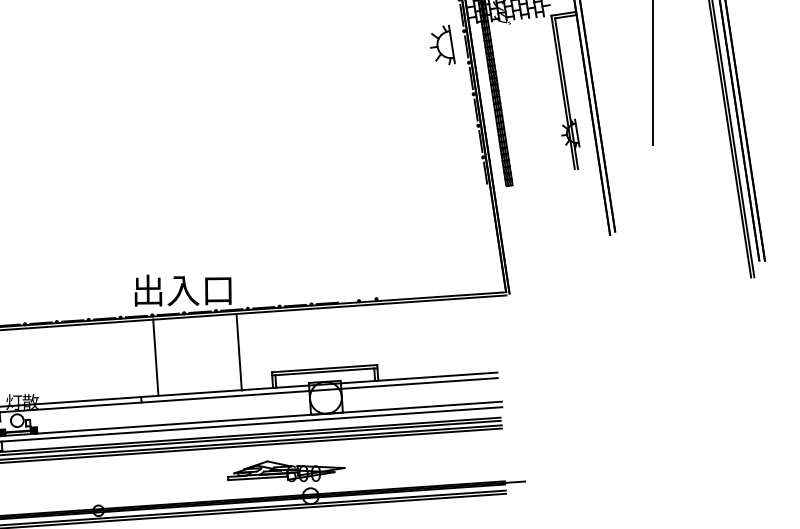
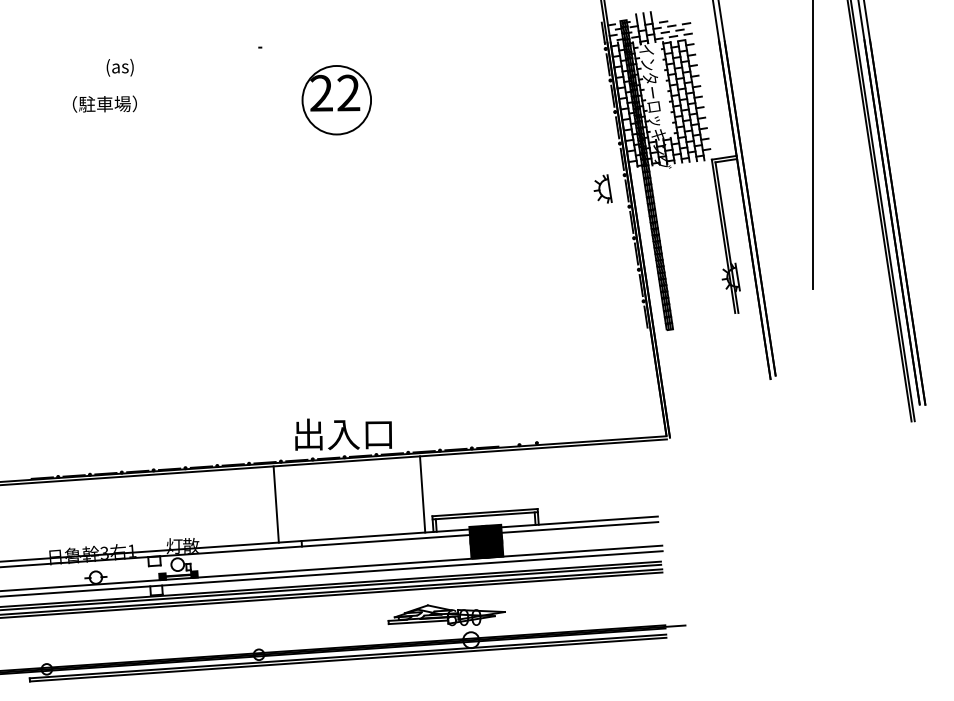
part: (442, 44) -> (602, 188), size x0.71
line: (239, 352) -> (422, 494), moved
line: (155, 357) -> (275, 504), moved
fill: (326, 397) -> (486, 541), added

